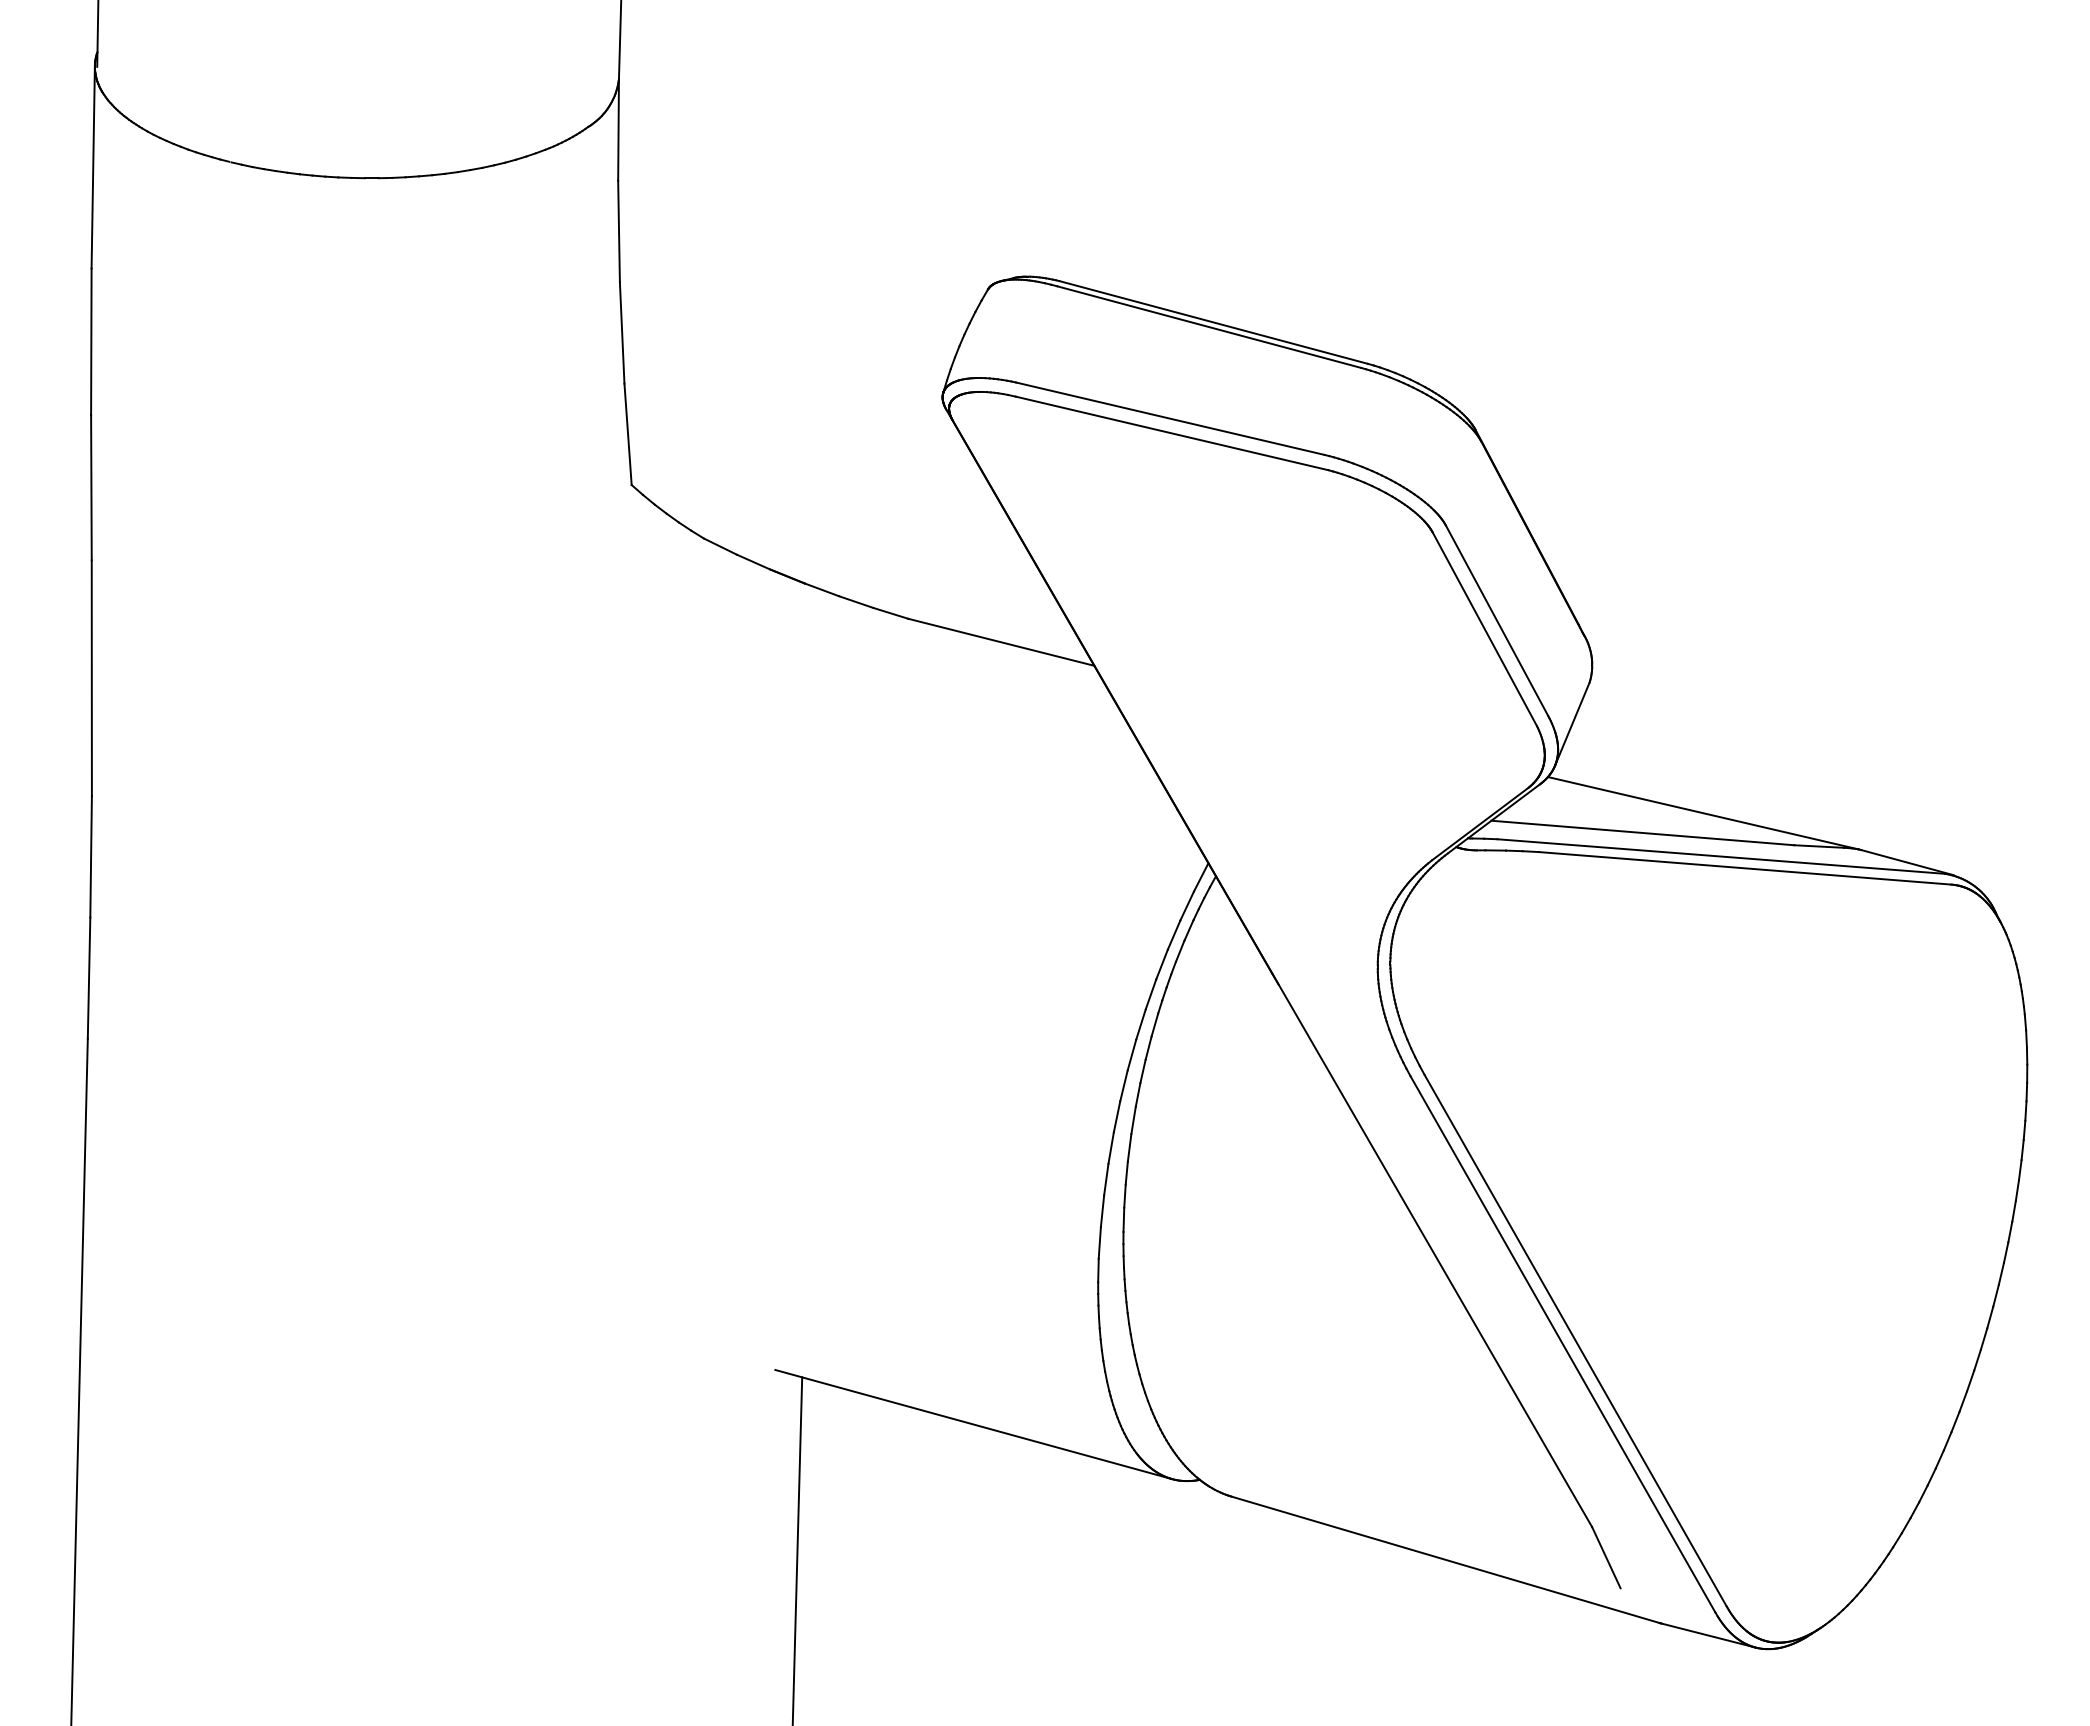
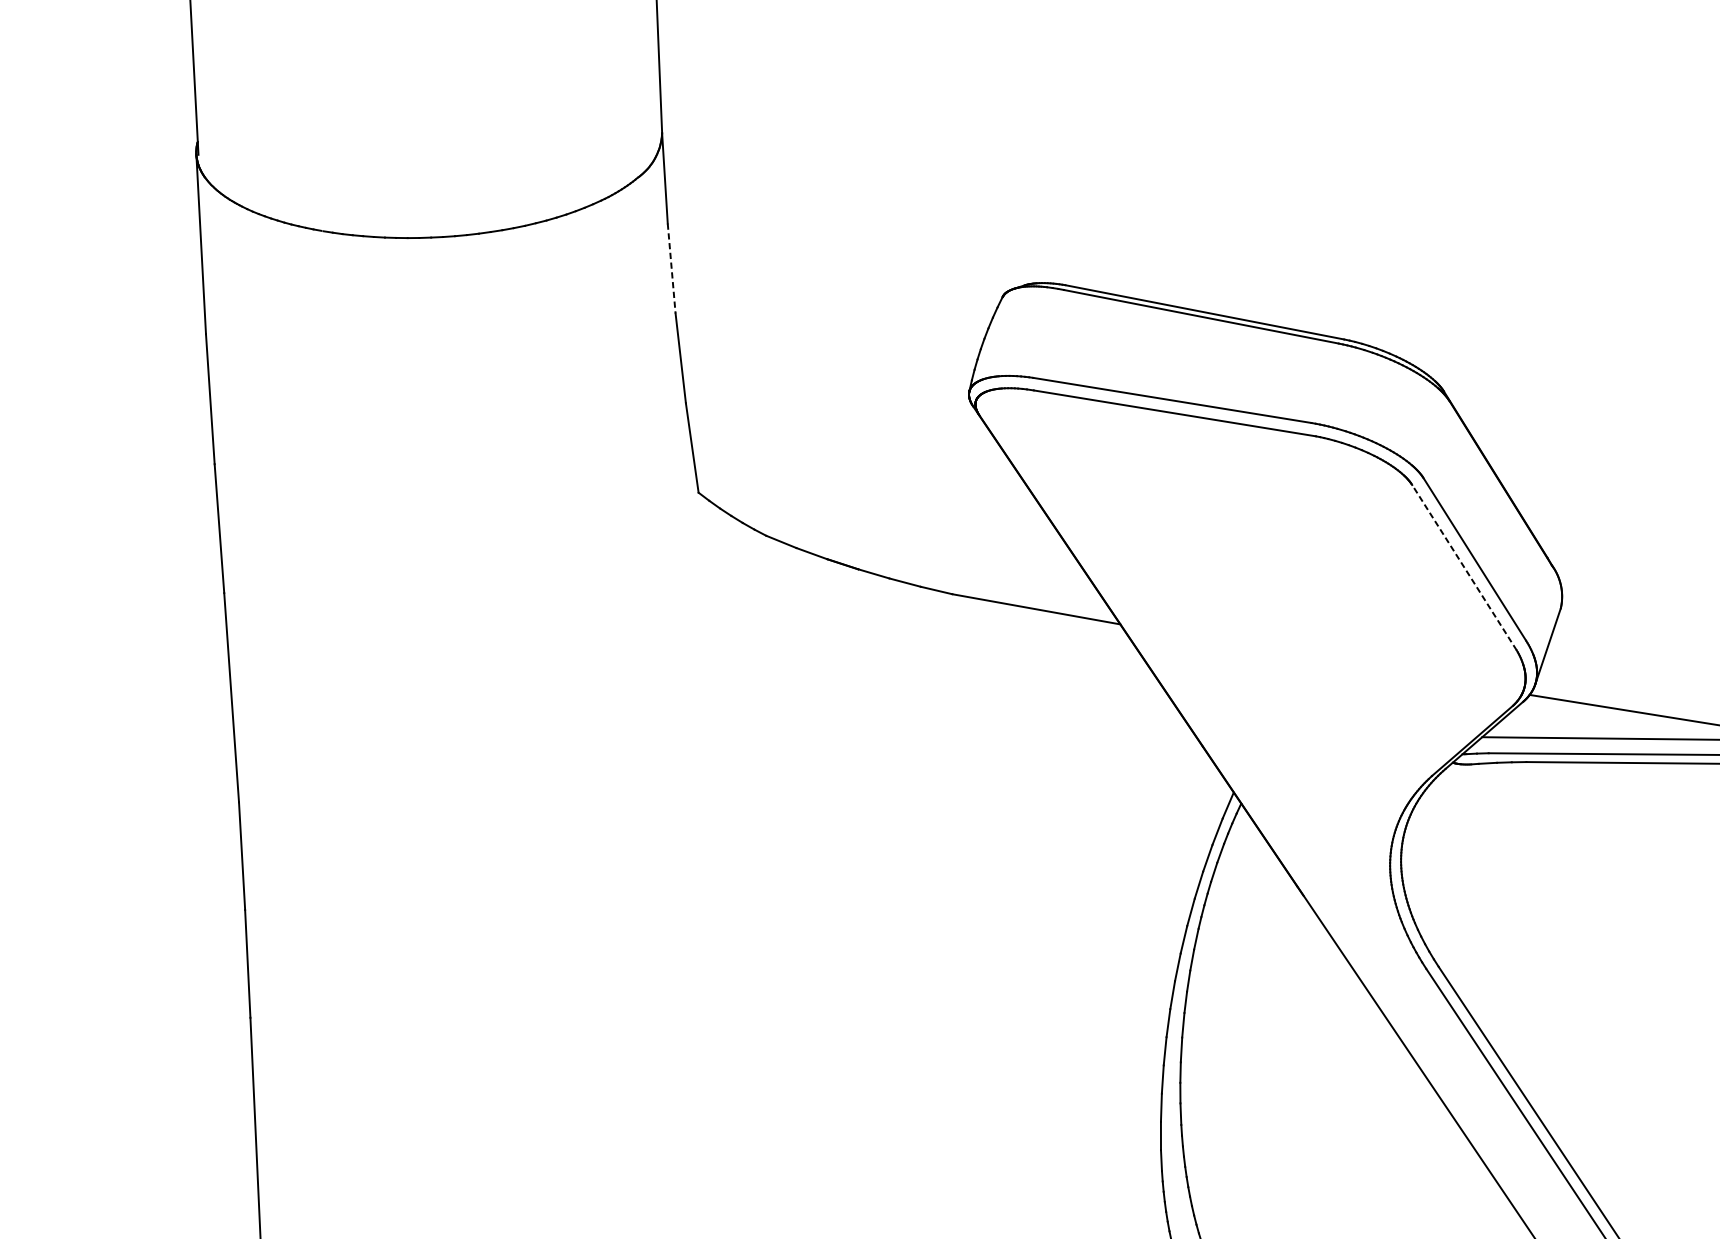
line: (619, 231) -> (672, 268), solid -> dashed
line: (1484, 628) -> (1464, 567), solid -> dashed

